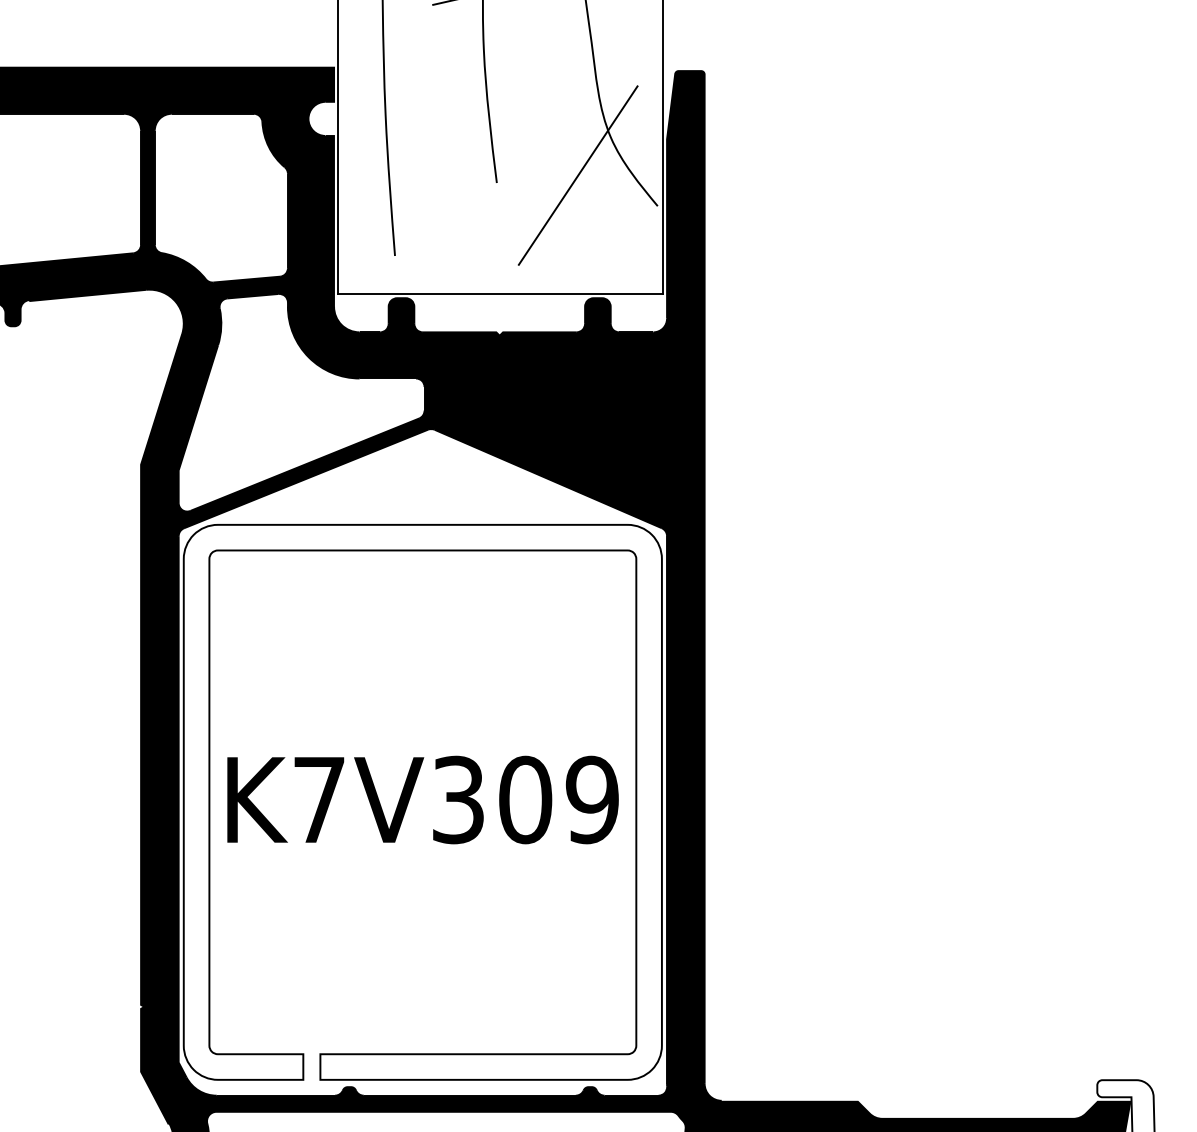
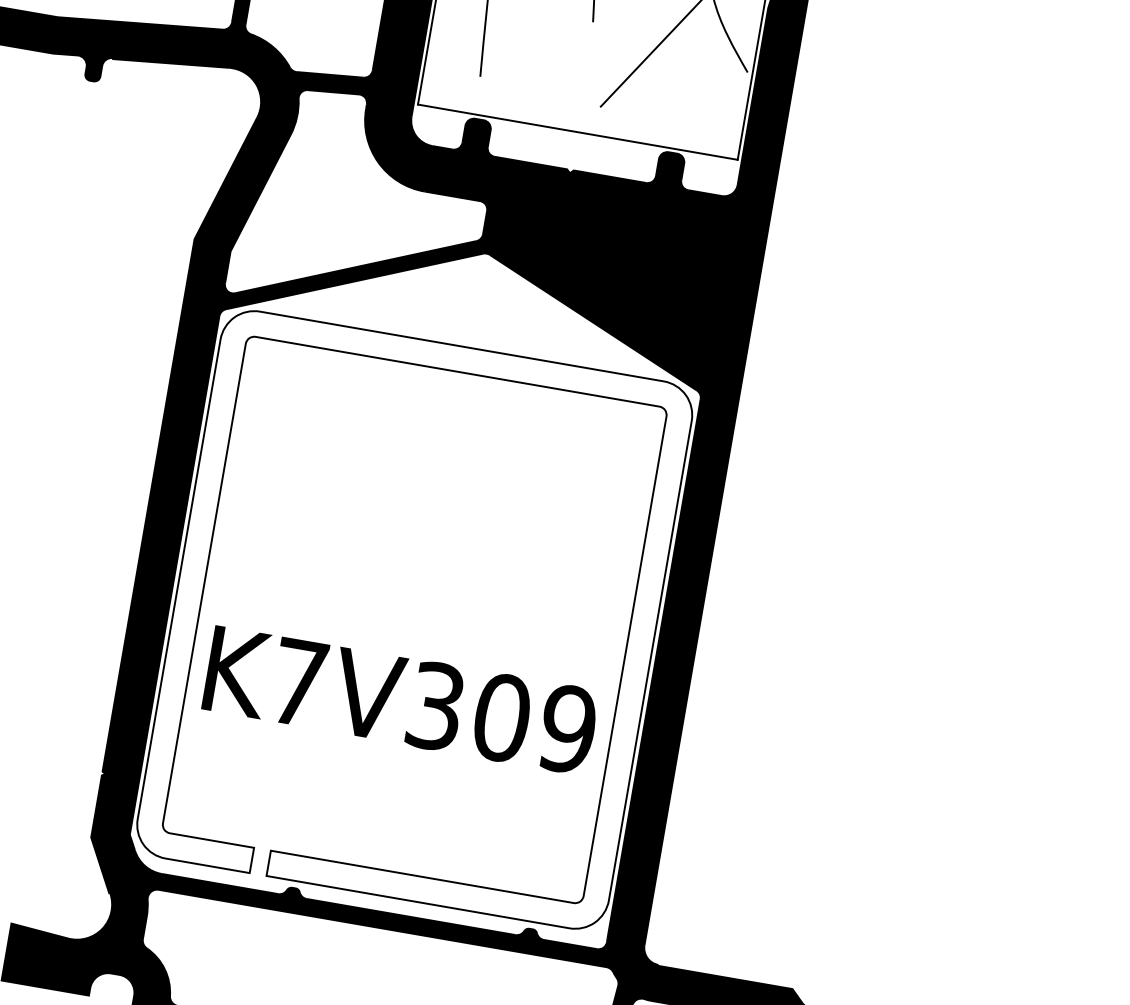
text: (422, 799) -> (400, 699), moved

